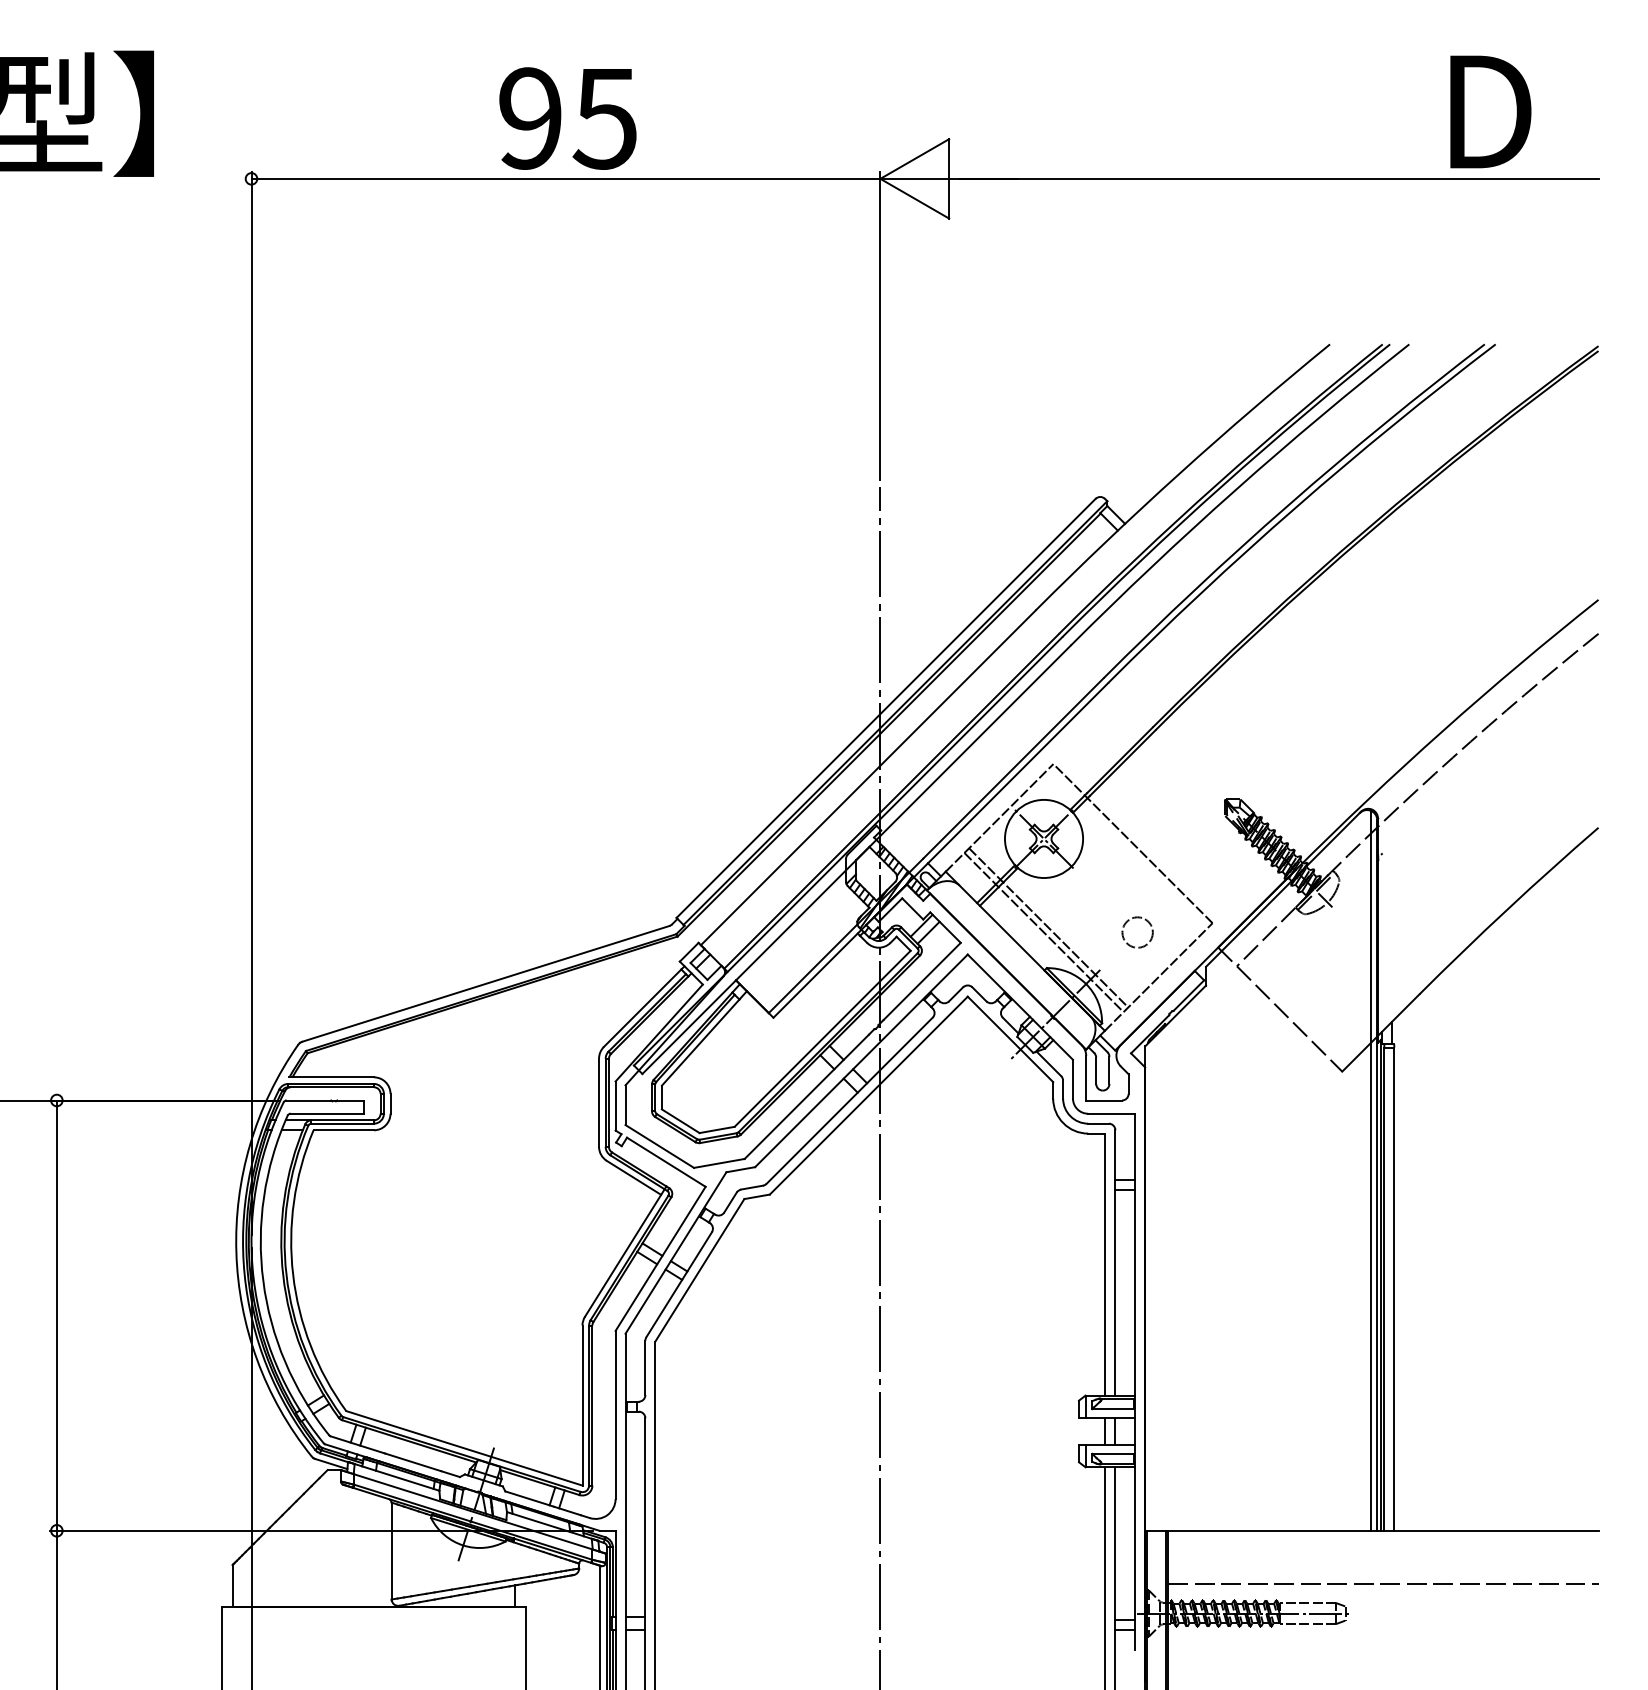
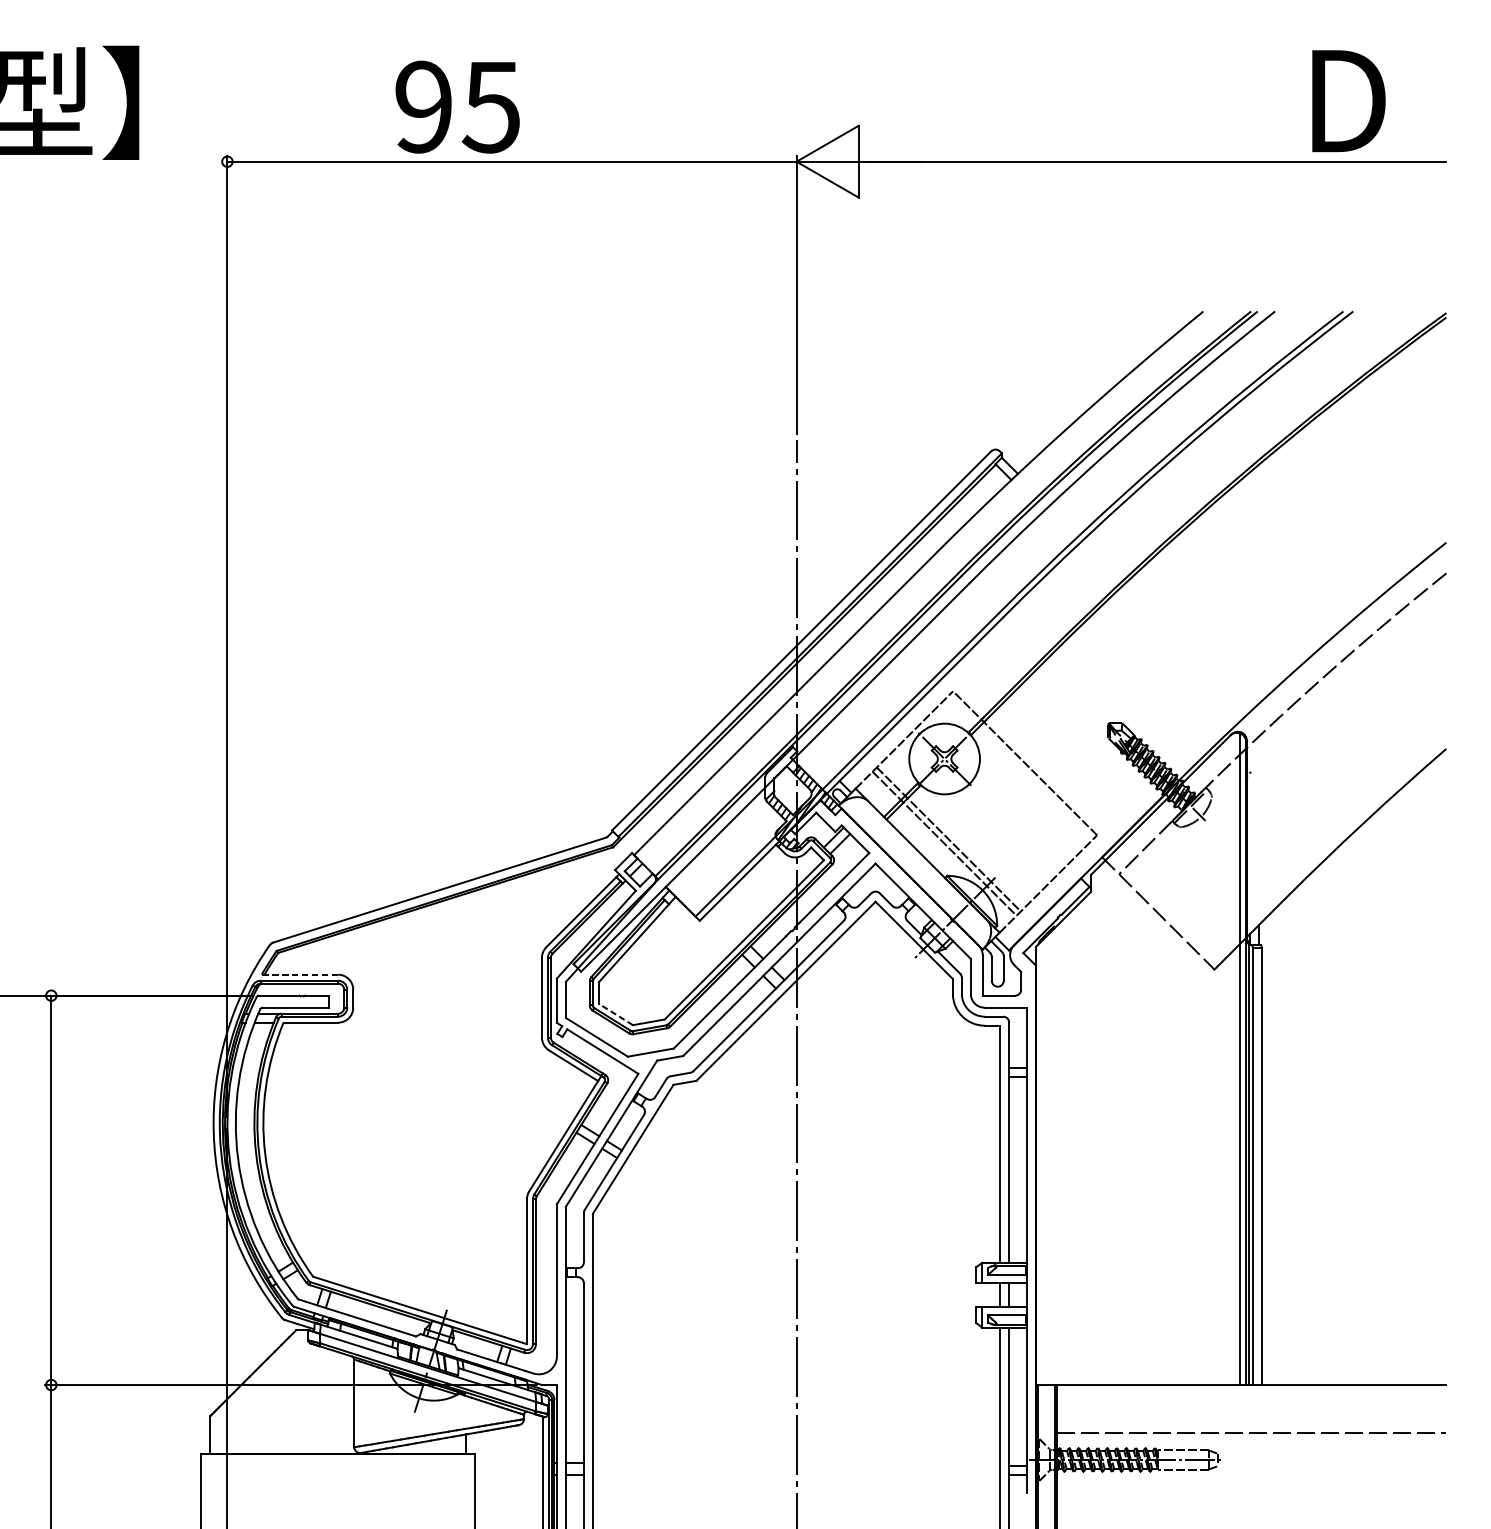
text: (567, 118) -> (457, 107), moved
circle: (1137, 932) -> (1029, 843), removed
line: (331, 1077) -> (299, 974), solid -> dashed
line: (680, 1121) -> (615, 1014), solid -> dashed

